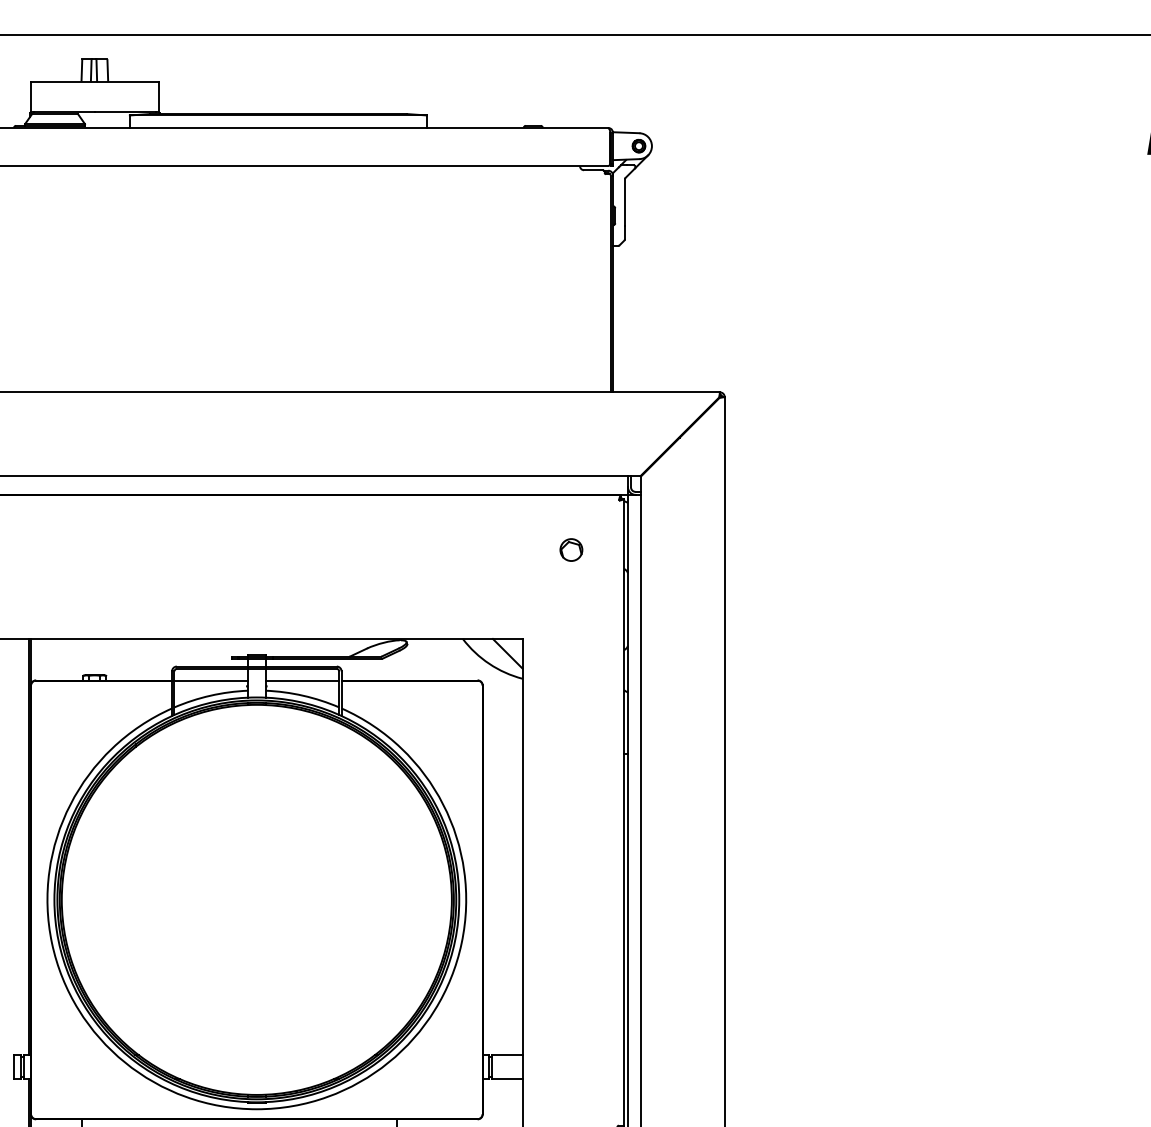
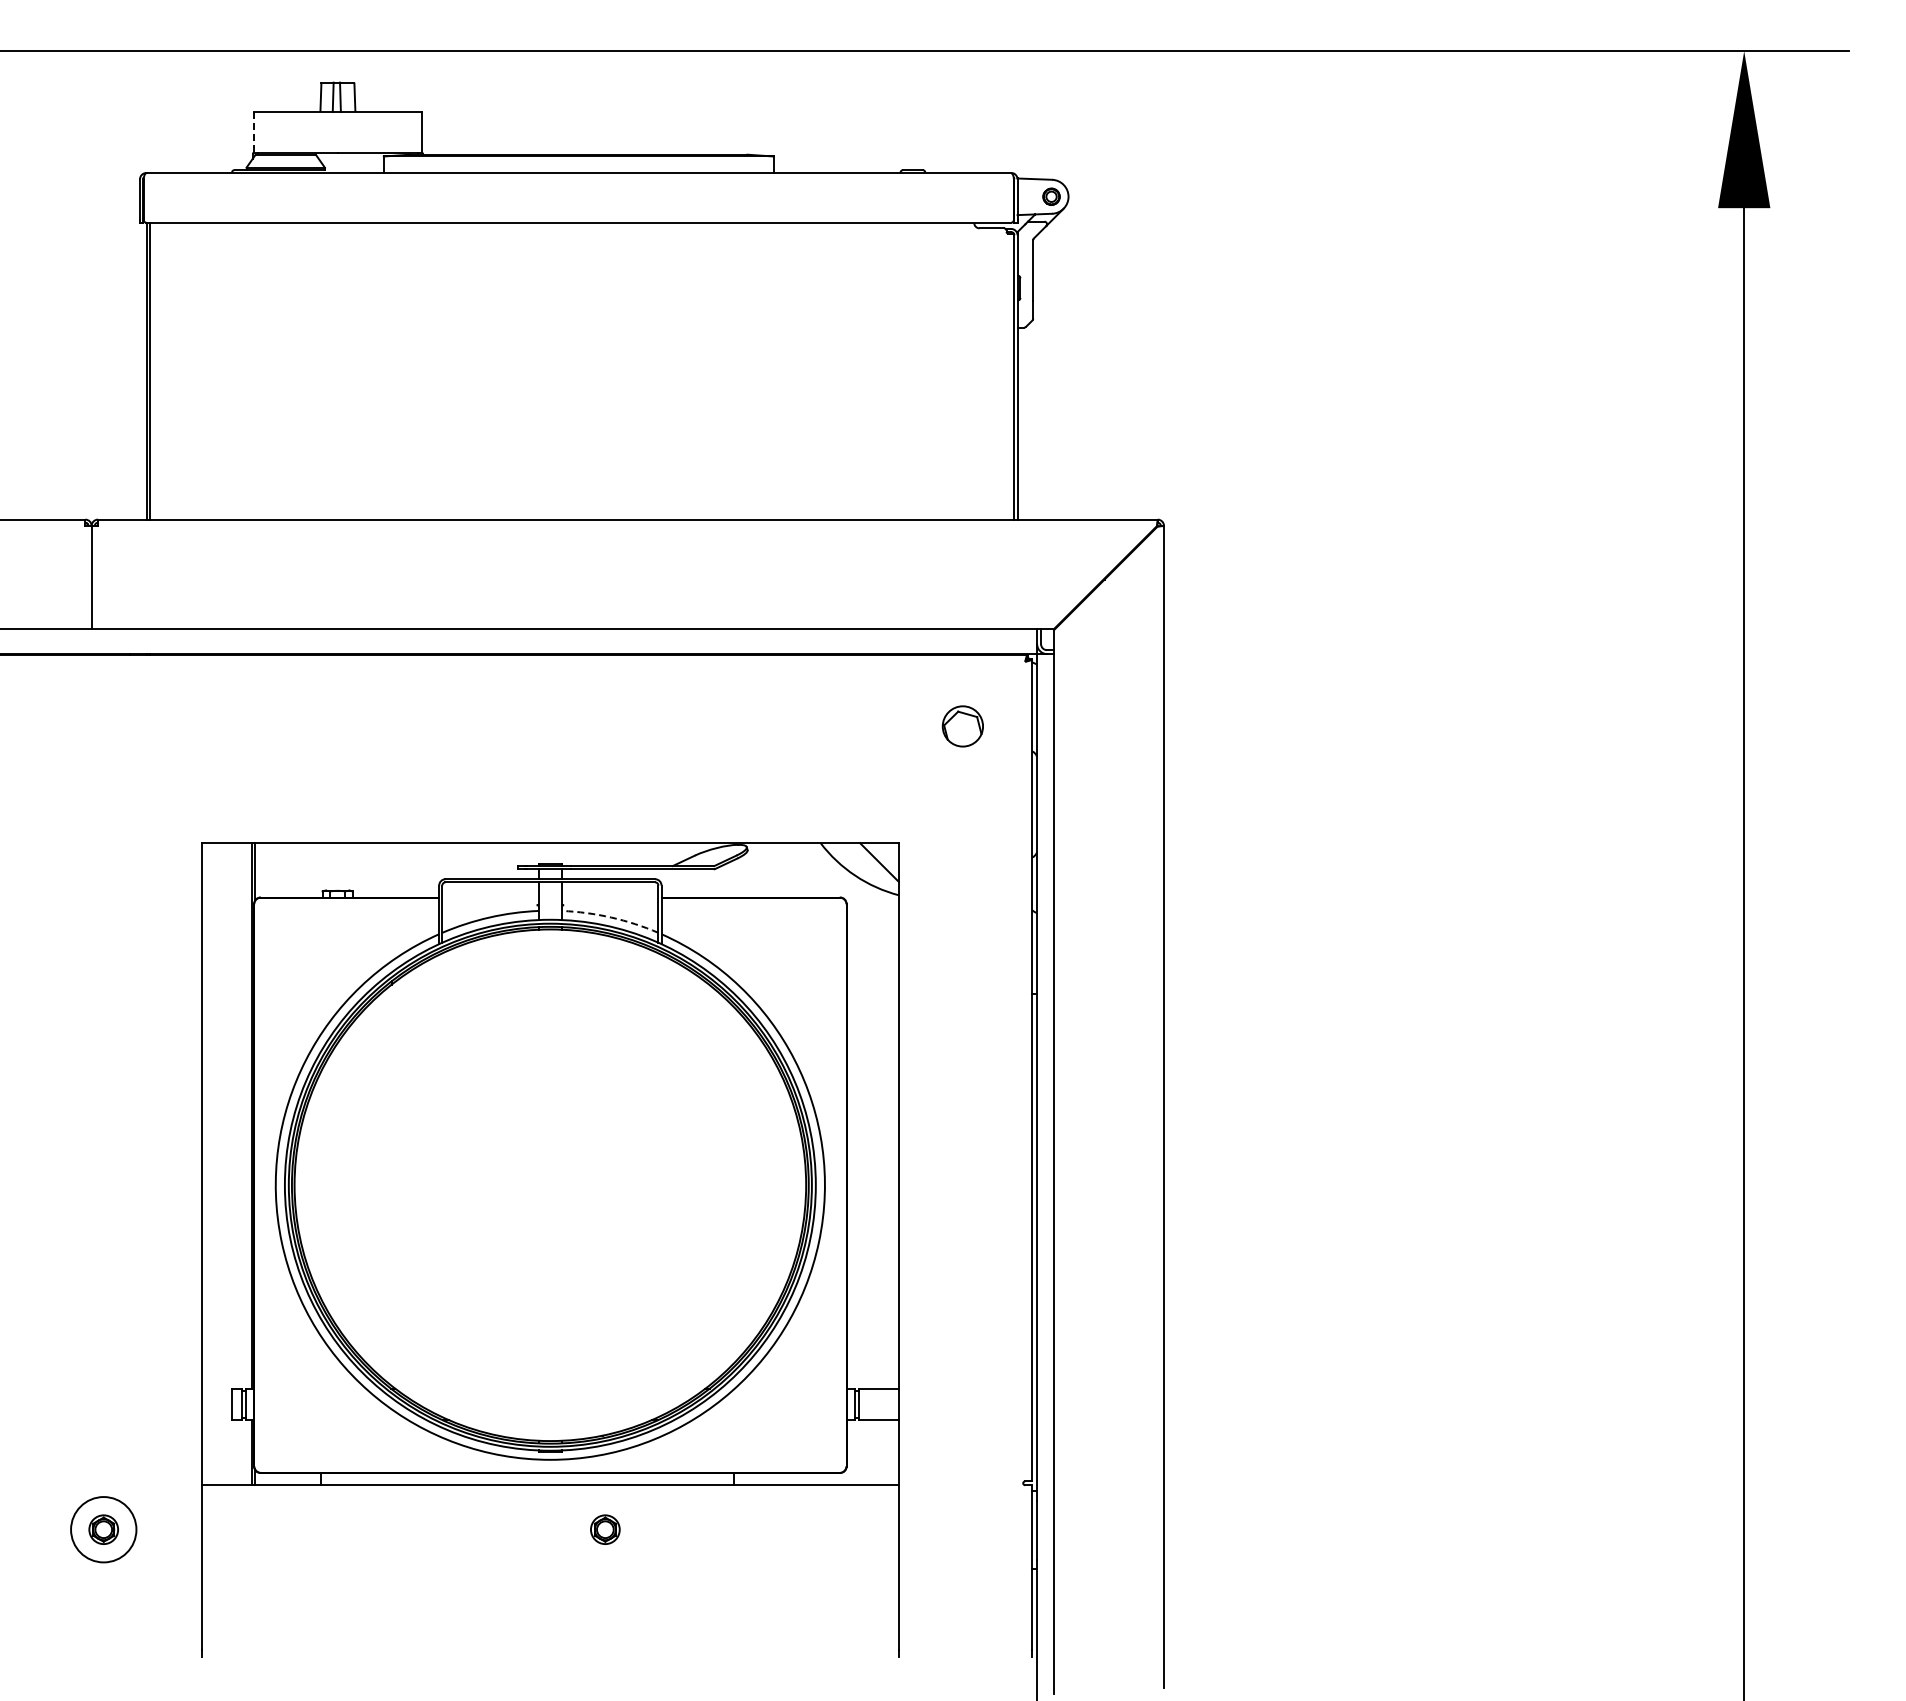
line: (31, 97) -> (254, 132), solid -> dashed
part: (571, 550) -> (962, 726), size x1.4
line: (211, 680) -> (490, 897), removed
line: (302, 680) -> (610, 897), removed
arc: (303, 695) -> (611, 917), solid -> dashed

